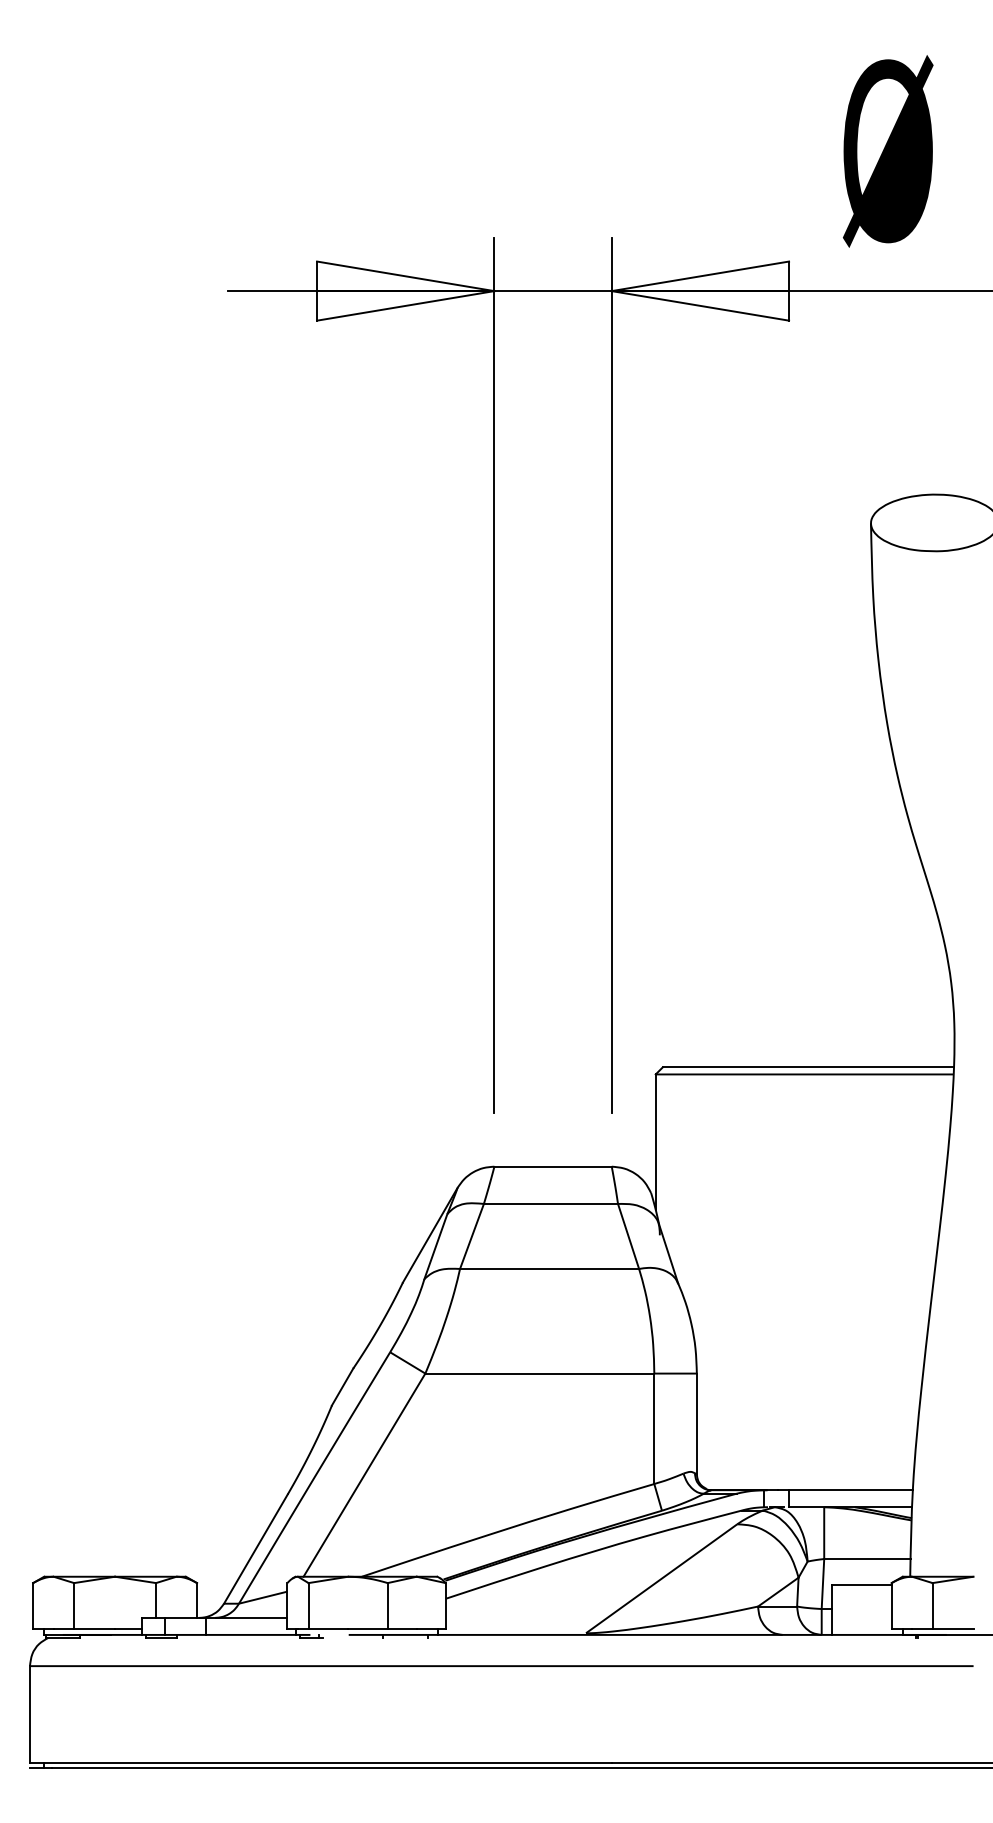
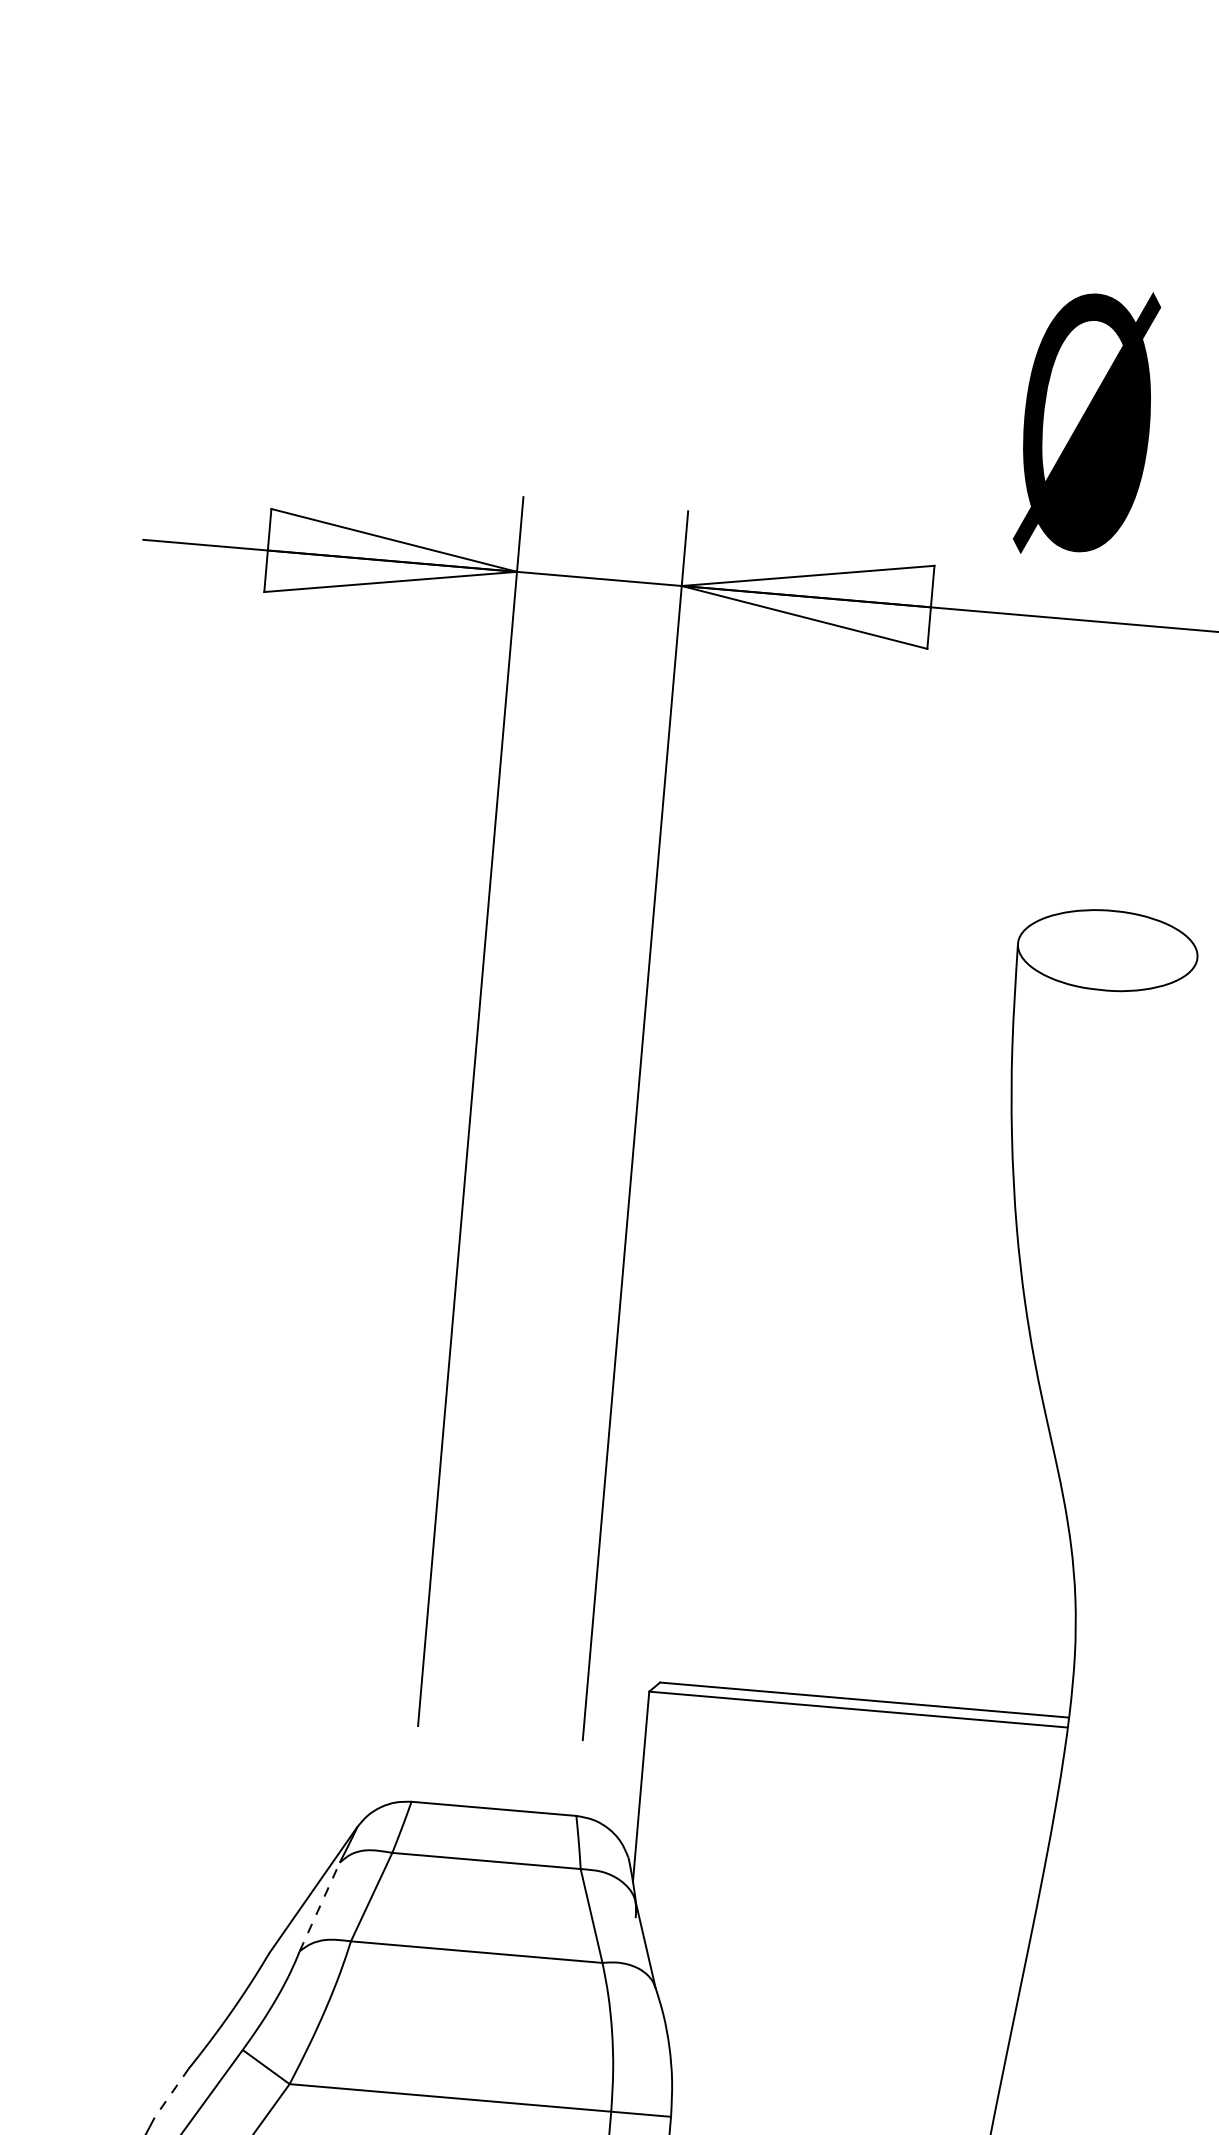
line: (436, 1246) -> (320, 1906), solid -> dashed
line: (342, 1387) -> (171, 2093), solid -> dashed

